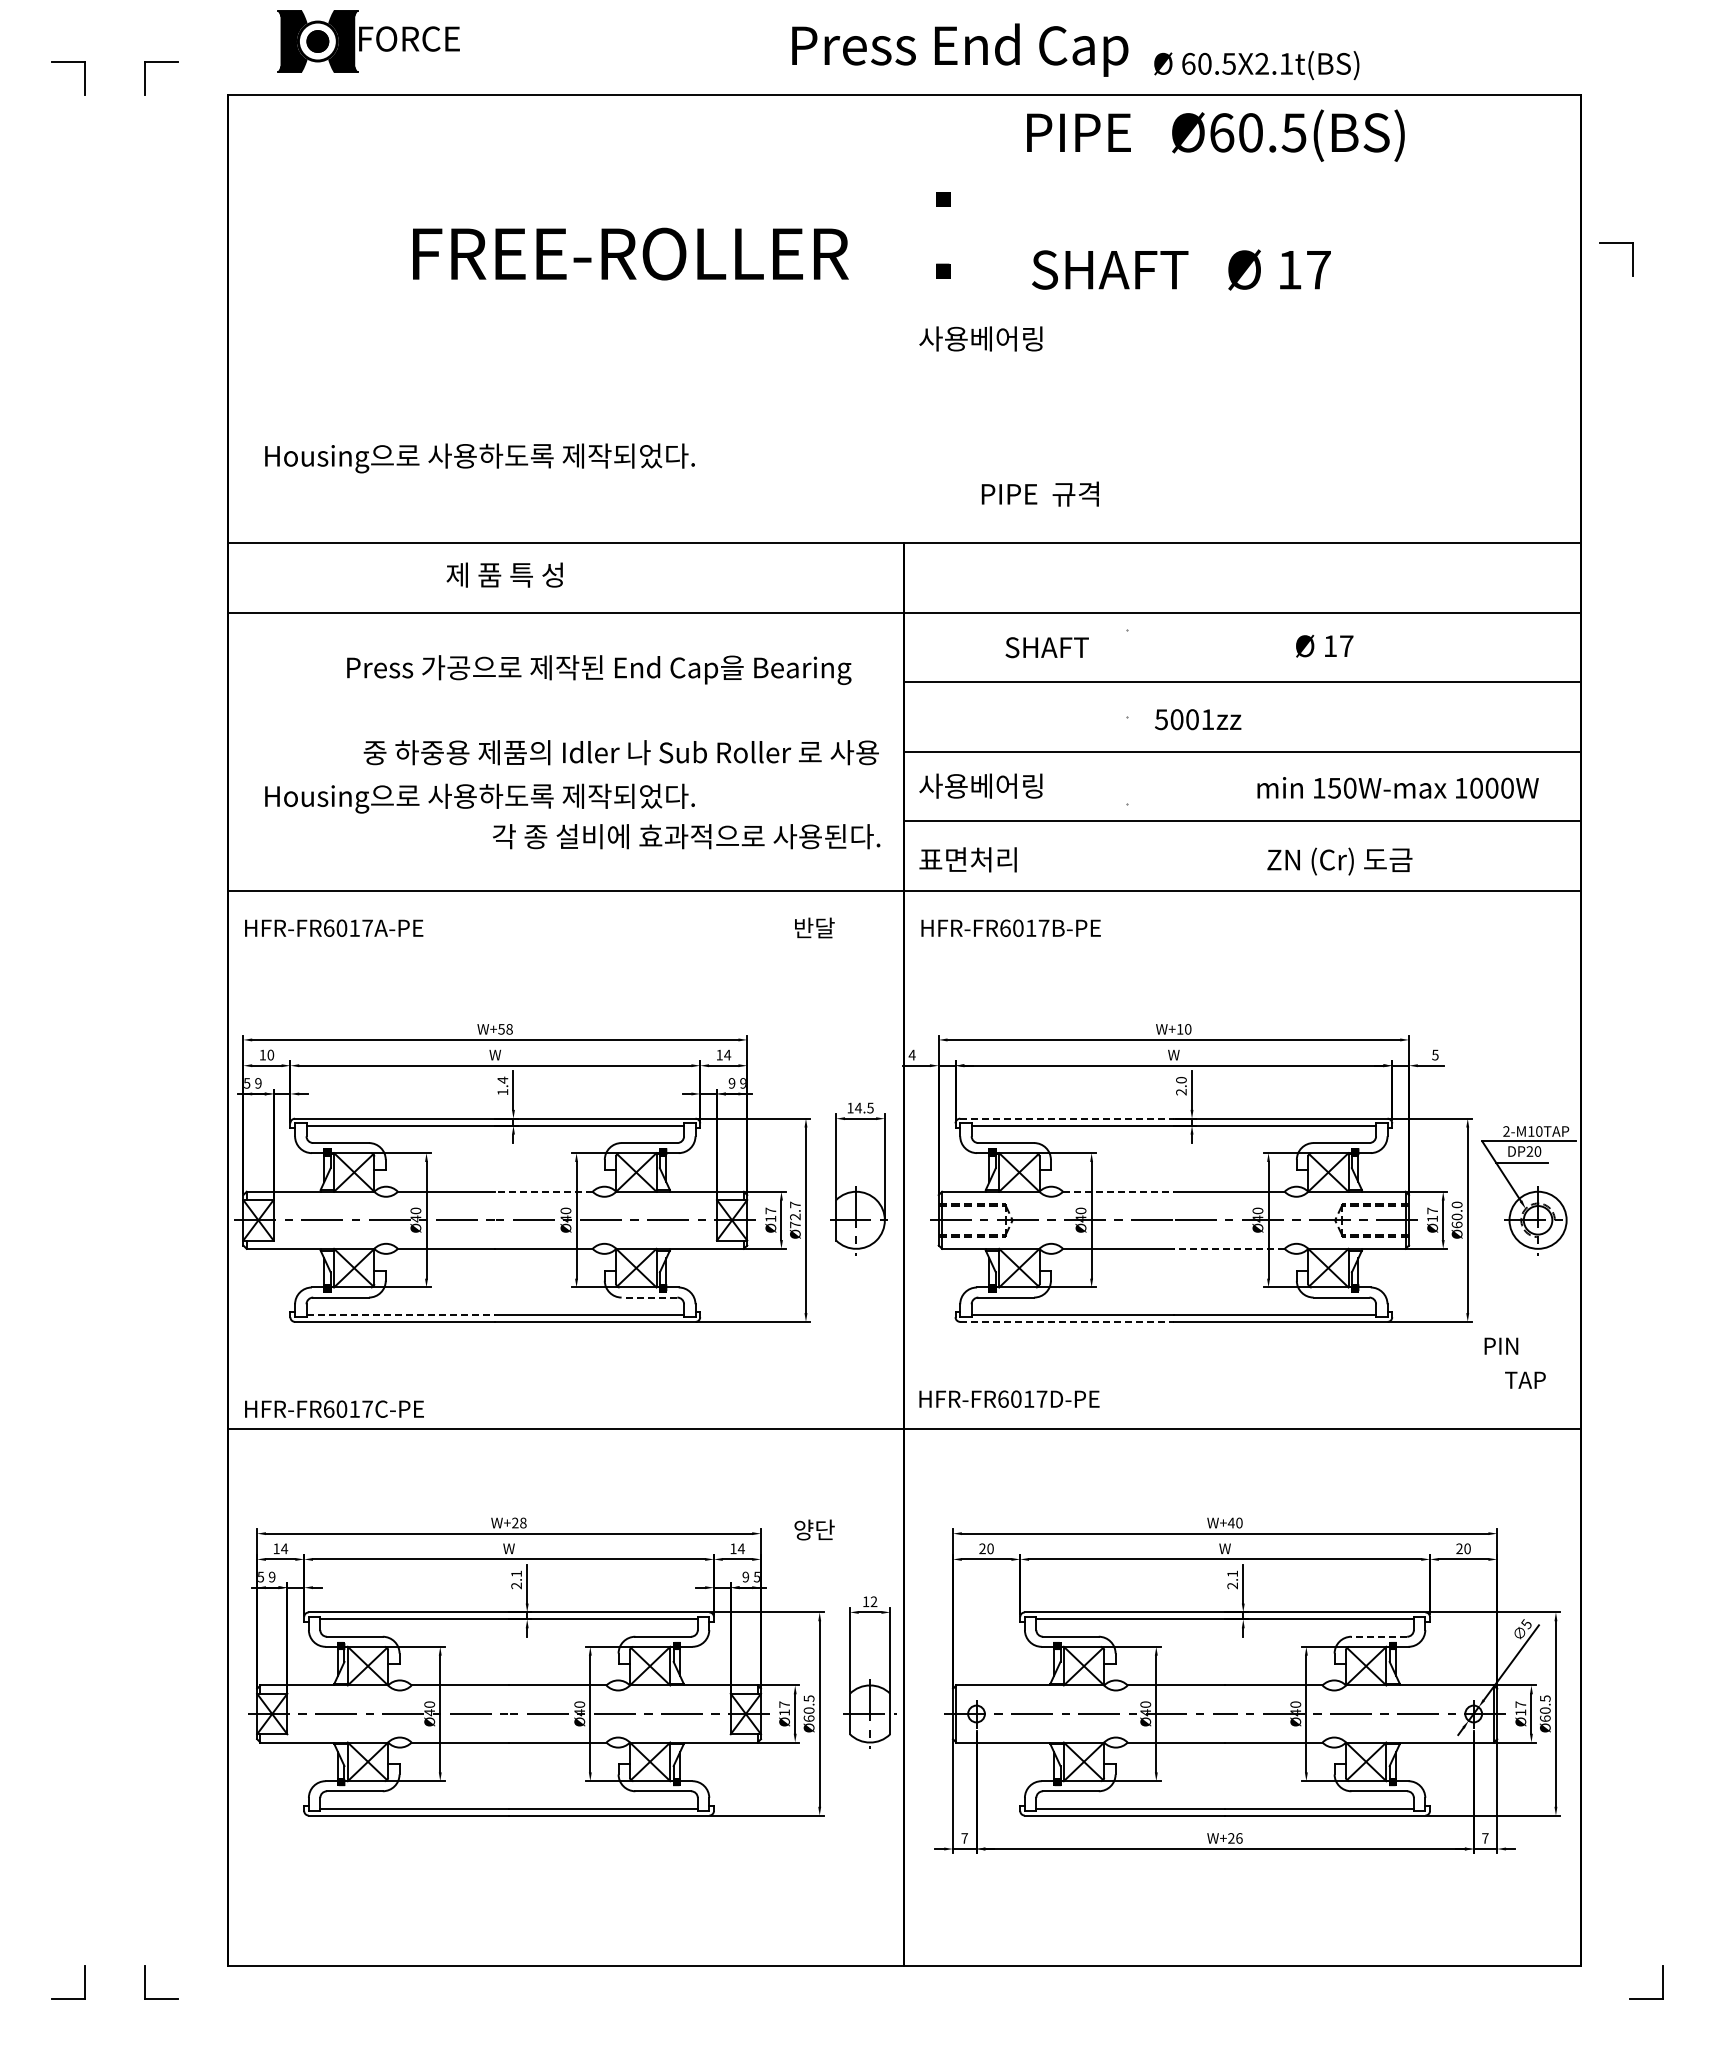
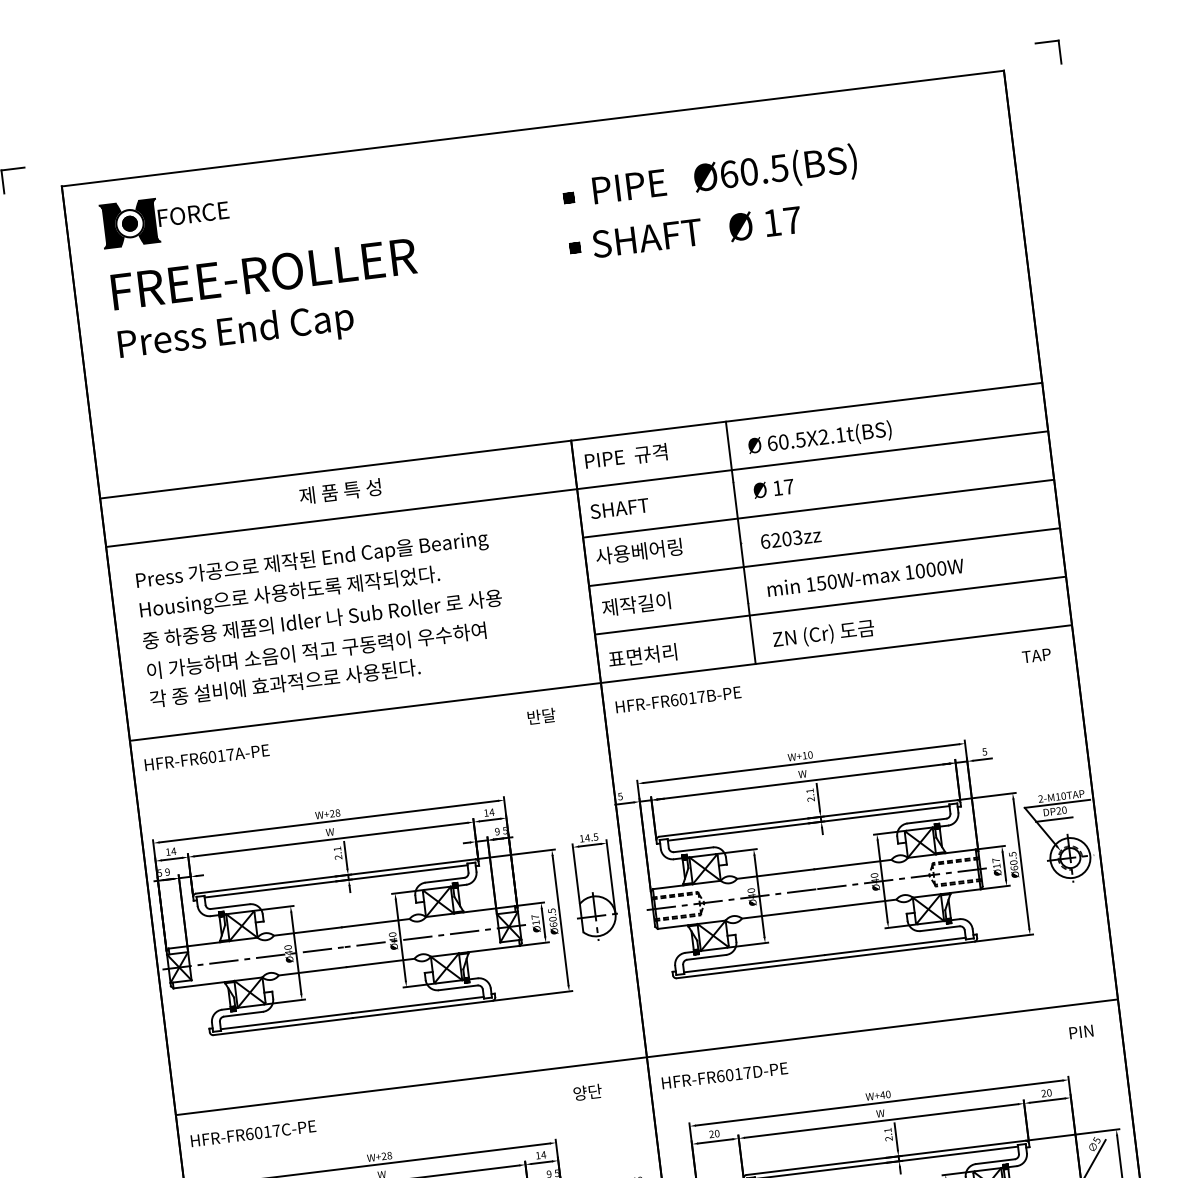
part: (368, 41) -> (165, 219), moved
text: (960, 49) -> (236, 332), moved
text: (1256, 65) -> (819, 438), moved
text: (1215, 135) -> (724, 176), moved
part: (1616, 243) -> (1046, 42), moved
text: (630, 253) -> (263, 273), moved
text: (1181, 269) -> (696, 231), moved
text: (980, 338) -> (638, 551), moved
text: (479, 458) -> (289, 593), moved
text: (1039, 493) -> (625, 456), moved
text: (504, 574) -> (340, 491), moved
text: (1324, 646) -> (773, 488), moved
text: (1046, 647) -> (619, 508), moved
text: (599, 669) -> (312, 560), moved
line: (1126, 717) -> (740, 543), added
text: (1184, 719) -> (781, 539), 5001zz -> 6203zz
text: (620, 752) -> (321, 619), moved
text: (980, 785) -> (644, 602), 사용베어링 -> 제작길이
text: (1397, 787) -> (865, 577), moved
text: (507, 798) -> (316, 652), Housing으로 사용하도록 제작되었다. -> 이 가능하며 소음이 적고 구동력이 우수하여
text: (686, 836) -> (285, 683), moved
text: (1339, 861) -> (823, 634), moved
text: (501, 1029) -> (332, 813), W+58 -> W+28
text: (270, 1054) -> (173, 851), 10 -> 14
text: (911, 1054) -> (619, 796), 4 -> 5
text: (1181, 1080) -> (810, 791), 2.0 -> 2.1
text: (742, 1083) -> (504, 830), 9 -> 5
text: (502, 1085) -> (337, 852), 1.4 -> 2.1
line: (1067, 1118) -> (734, 827), dashed -> solid
line: (544, 1191) -> (376, 922), dashed -> solid
line: (1118, 1191) -> (775, 873), dashed -> solid
text: (1456, 1204) -> (1012, 854), Ø60.0 -> Ø60.5
text: (795, 1214) -> (552, 917), Ø72.7 -> Ø60.5
line: (1228, 1248) -> (857, 904), dashed -> solid
line: (649, 1297) -> (458, 987), dashed -> solid
line: (401, 1314) -> (286, 1020), dashed -> solid
line: (1067, 1321) -> (751, 968), dashed -> solid
text: (1501, 1345) -> (1081, 1031), moved
text: (1525, 1379) -> (1036, 655), moved
text: (1009, 1398) -> (724, 1075), moved
text: (334, 1408) -> (253, 1133), moved
text: (814, 1529) -> (587, 1092), moved
line: (1379, 1636) -> (995, 1161), dashed -> solid

